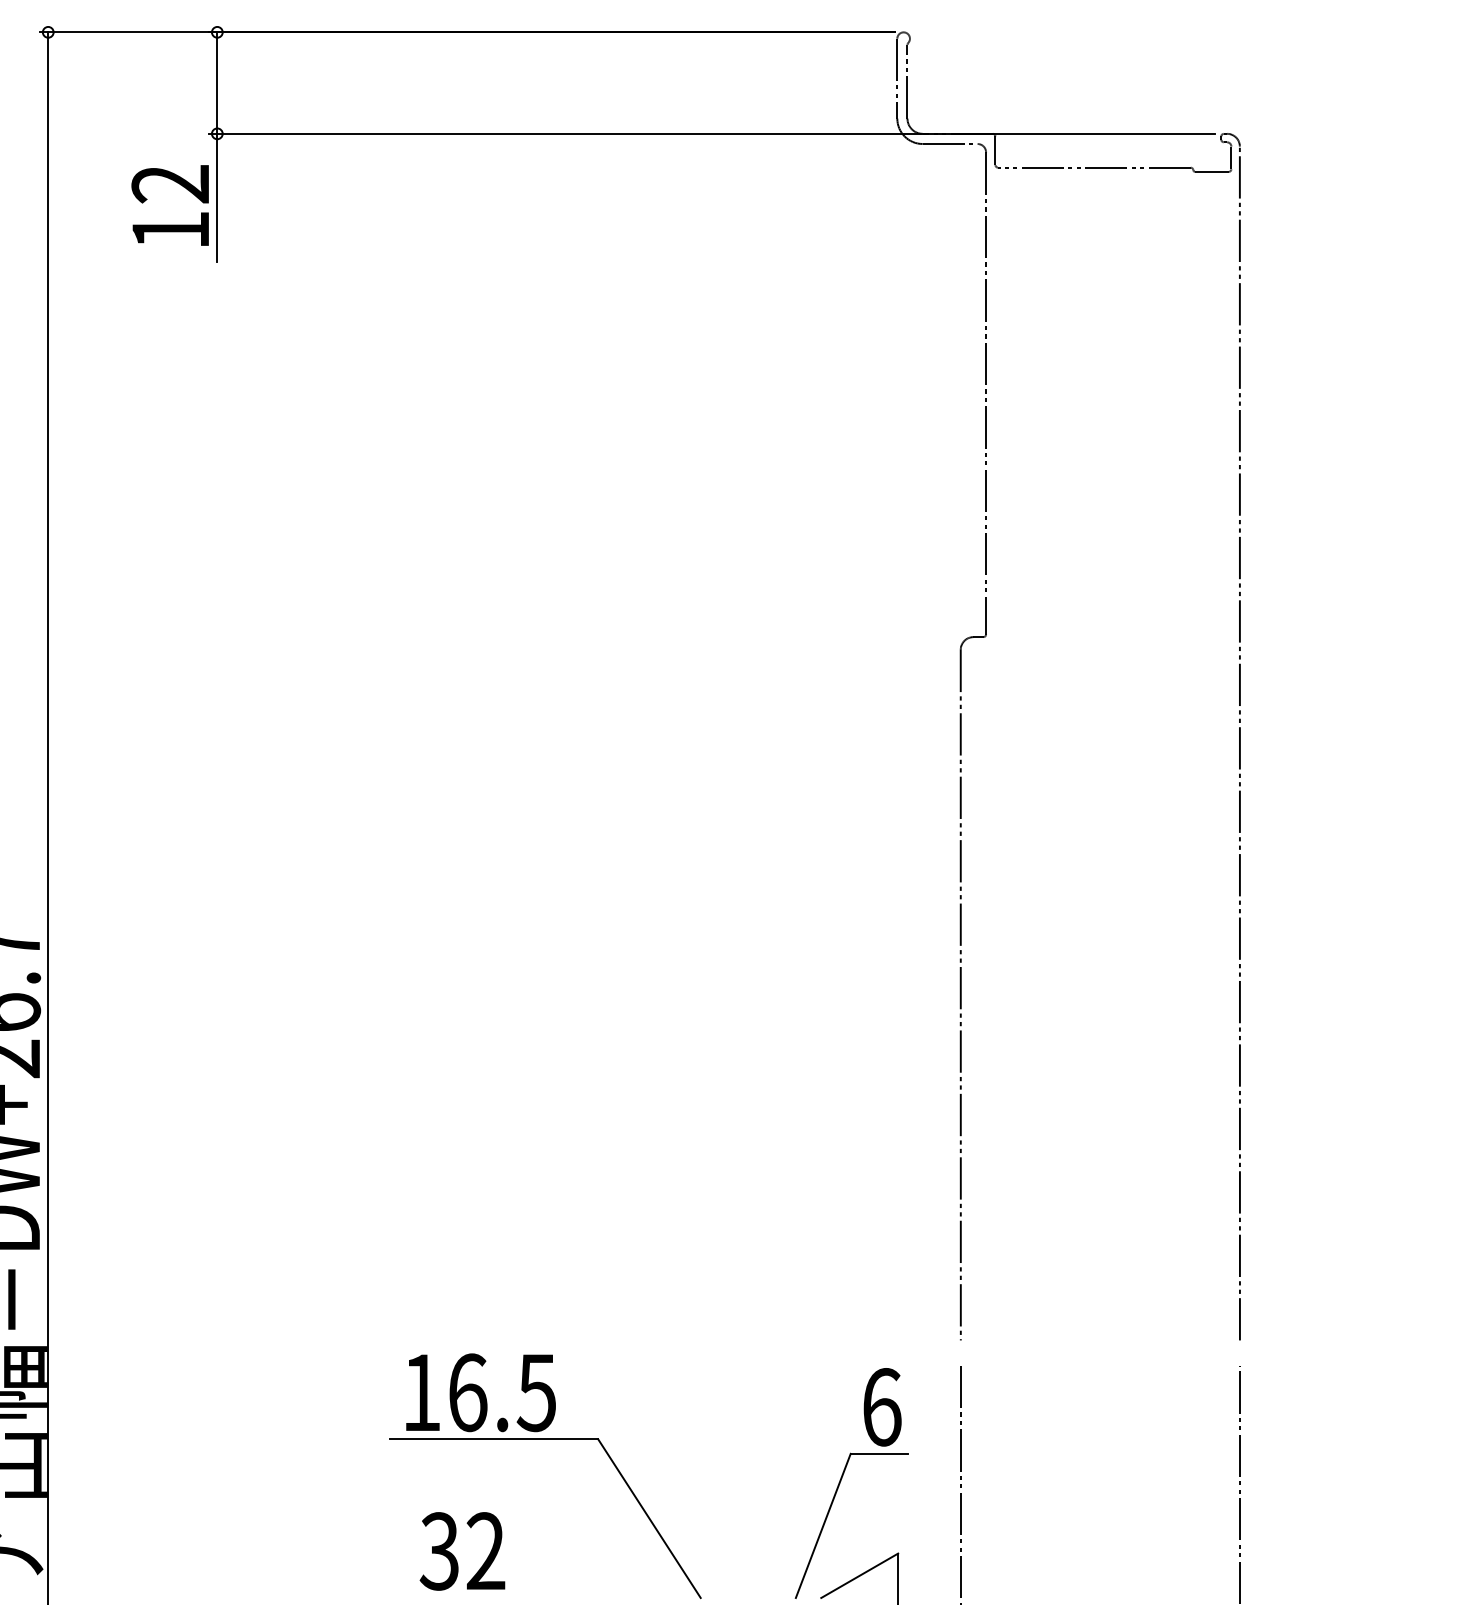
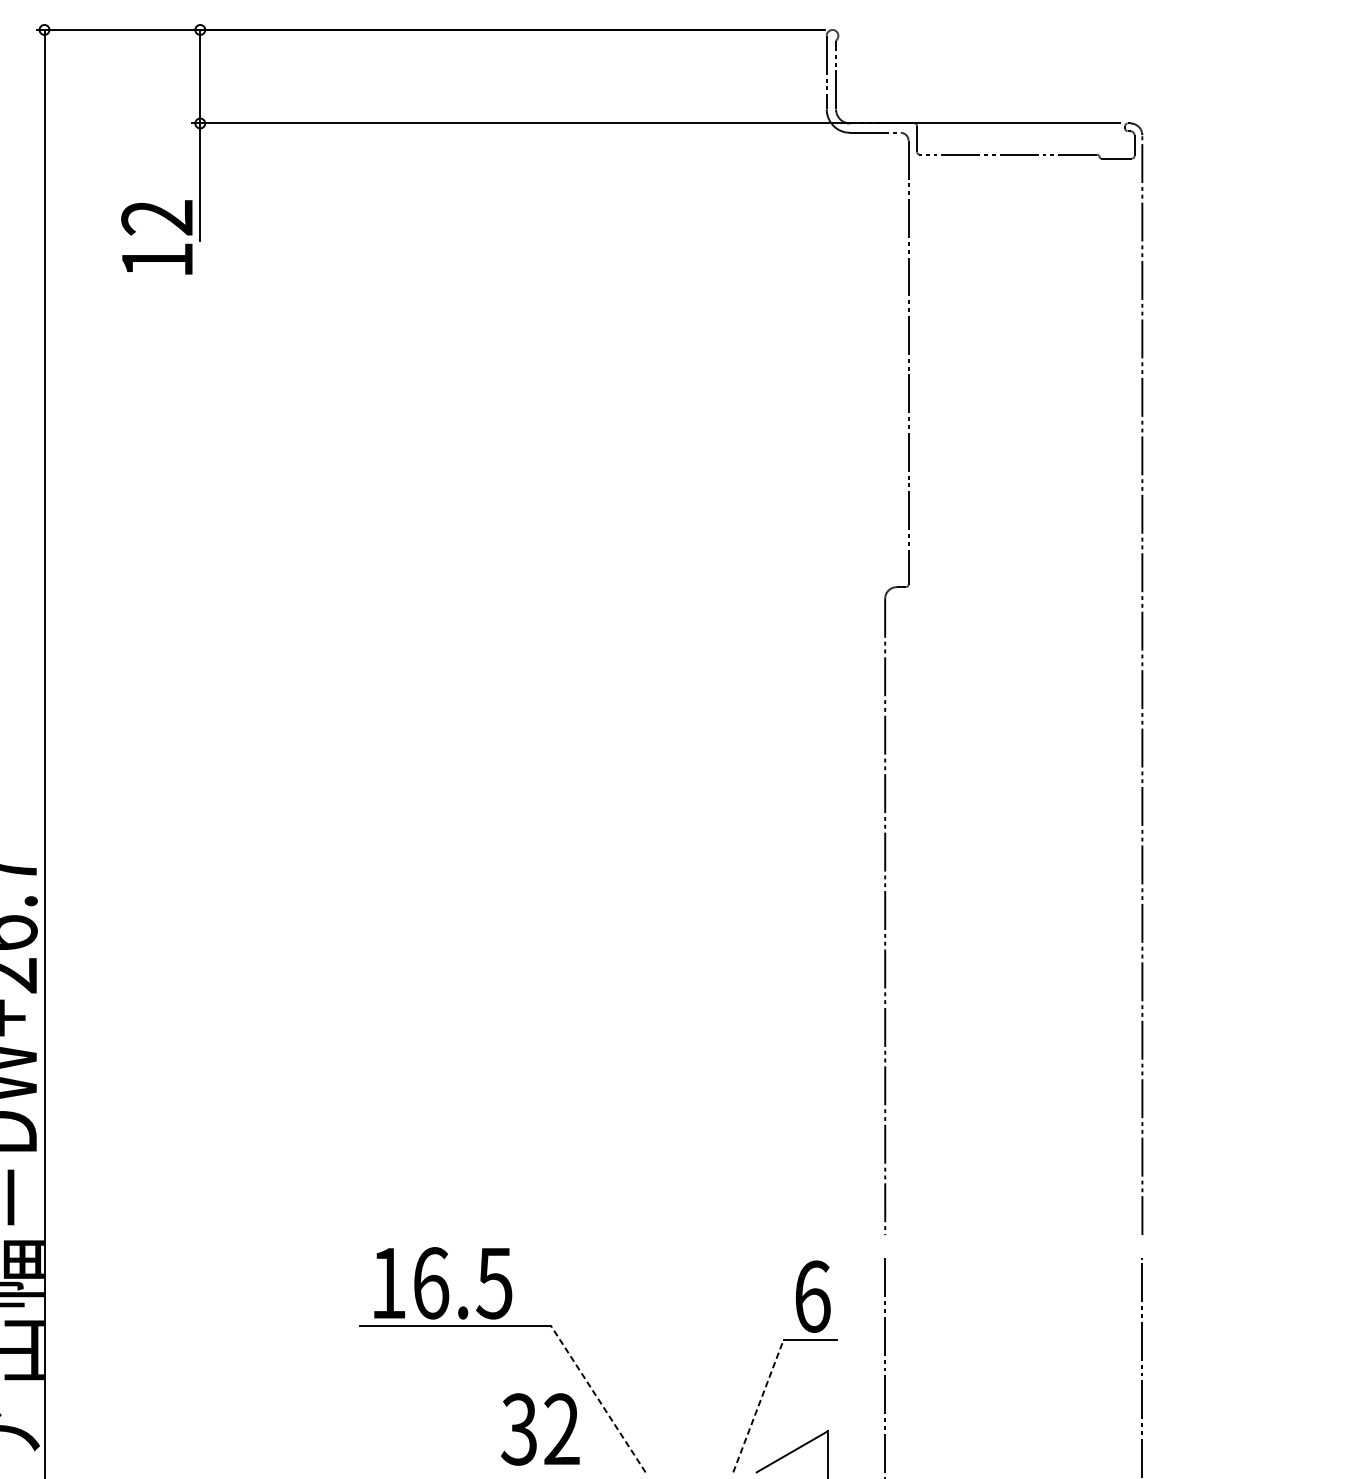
text: (169, 205) -> (156, 237), moved
line: (649, 1518) -> (598, 1399), solid -> dashed
line: (823, 1525) -> (758, 1405), solid -> dashed
text: (462, 1551) -> (540, 1429), moved

